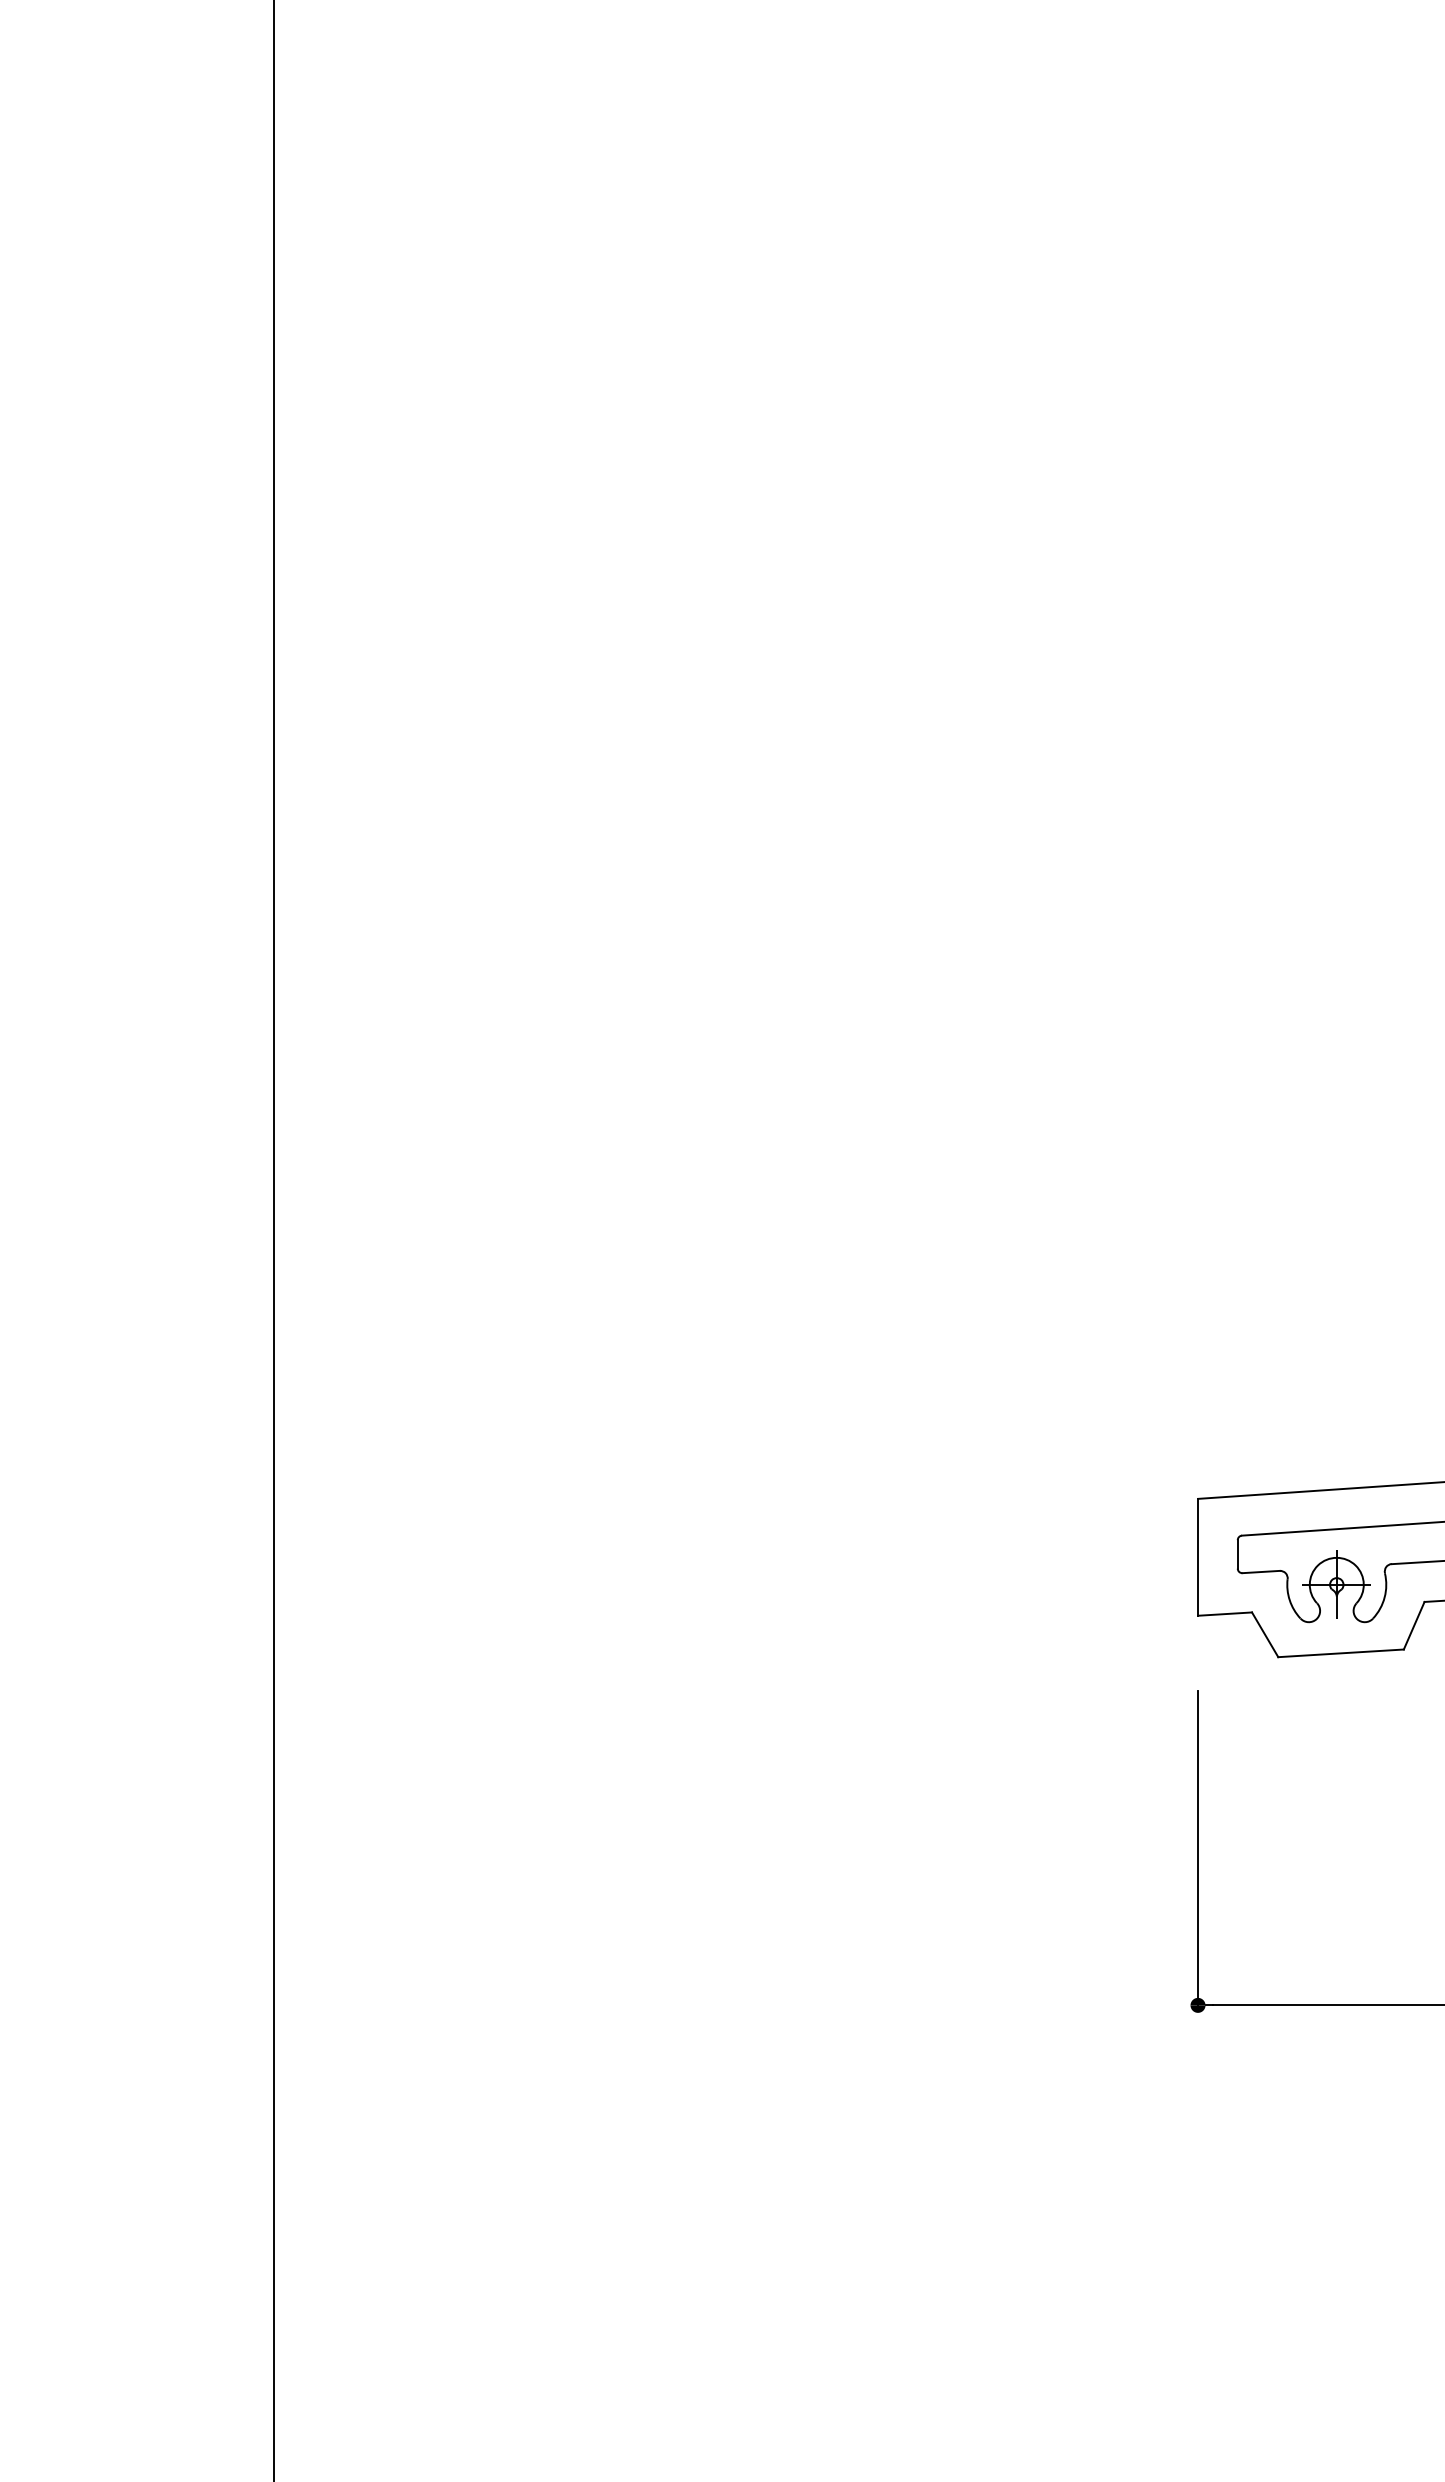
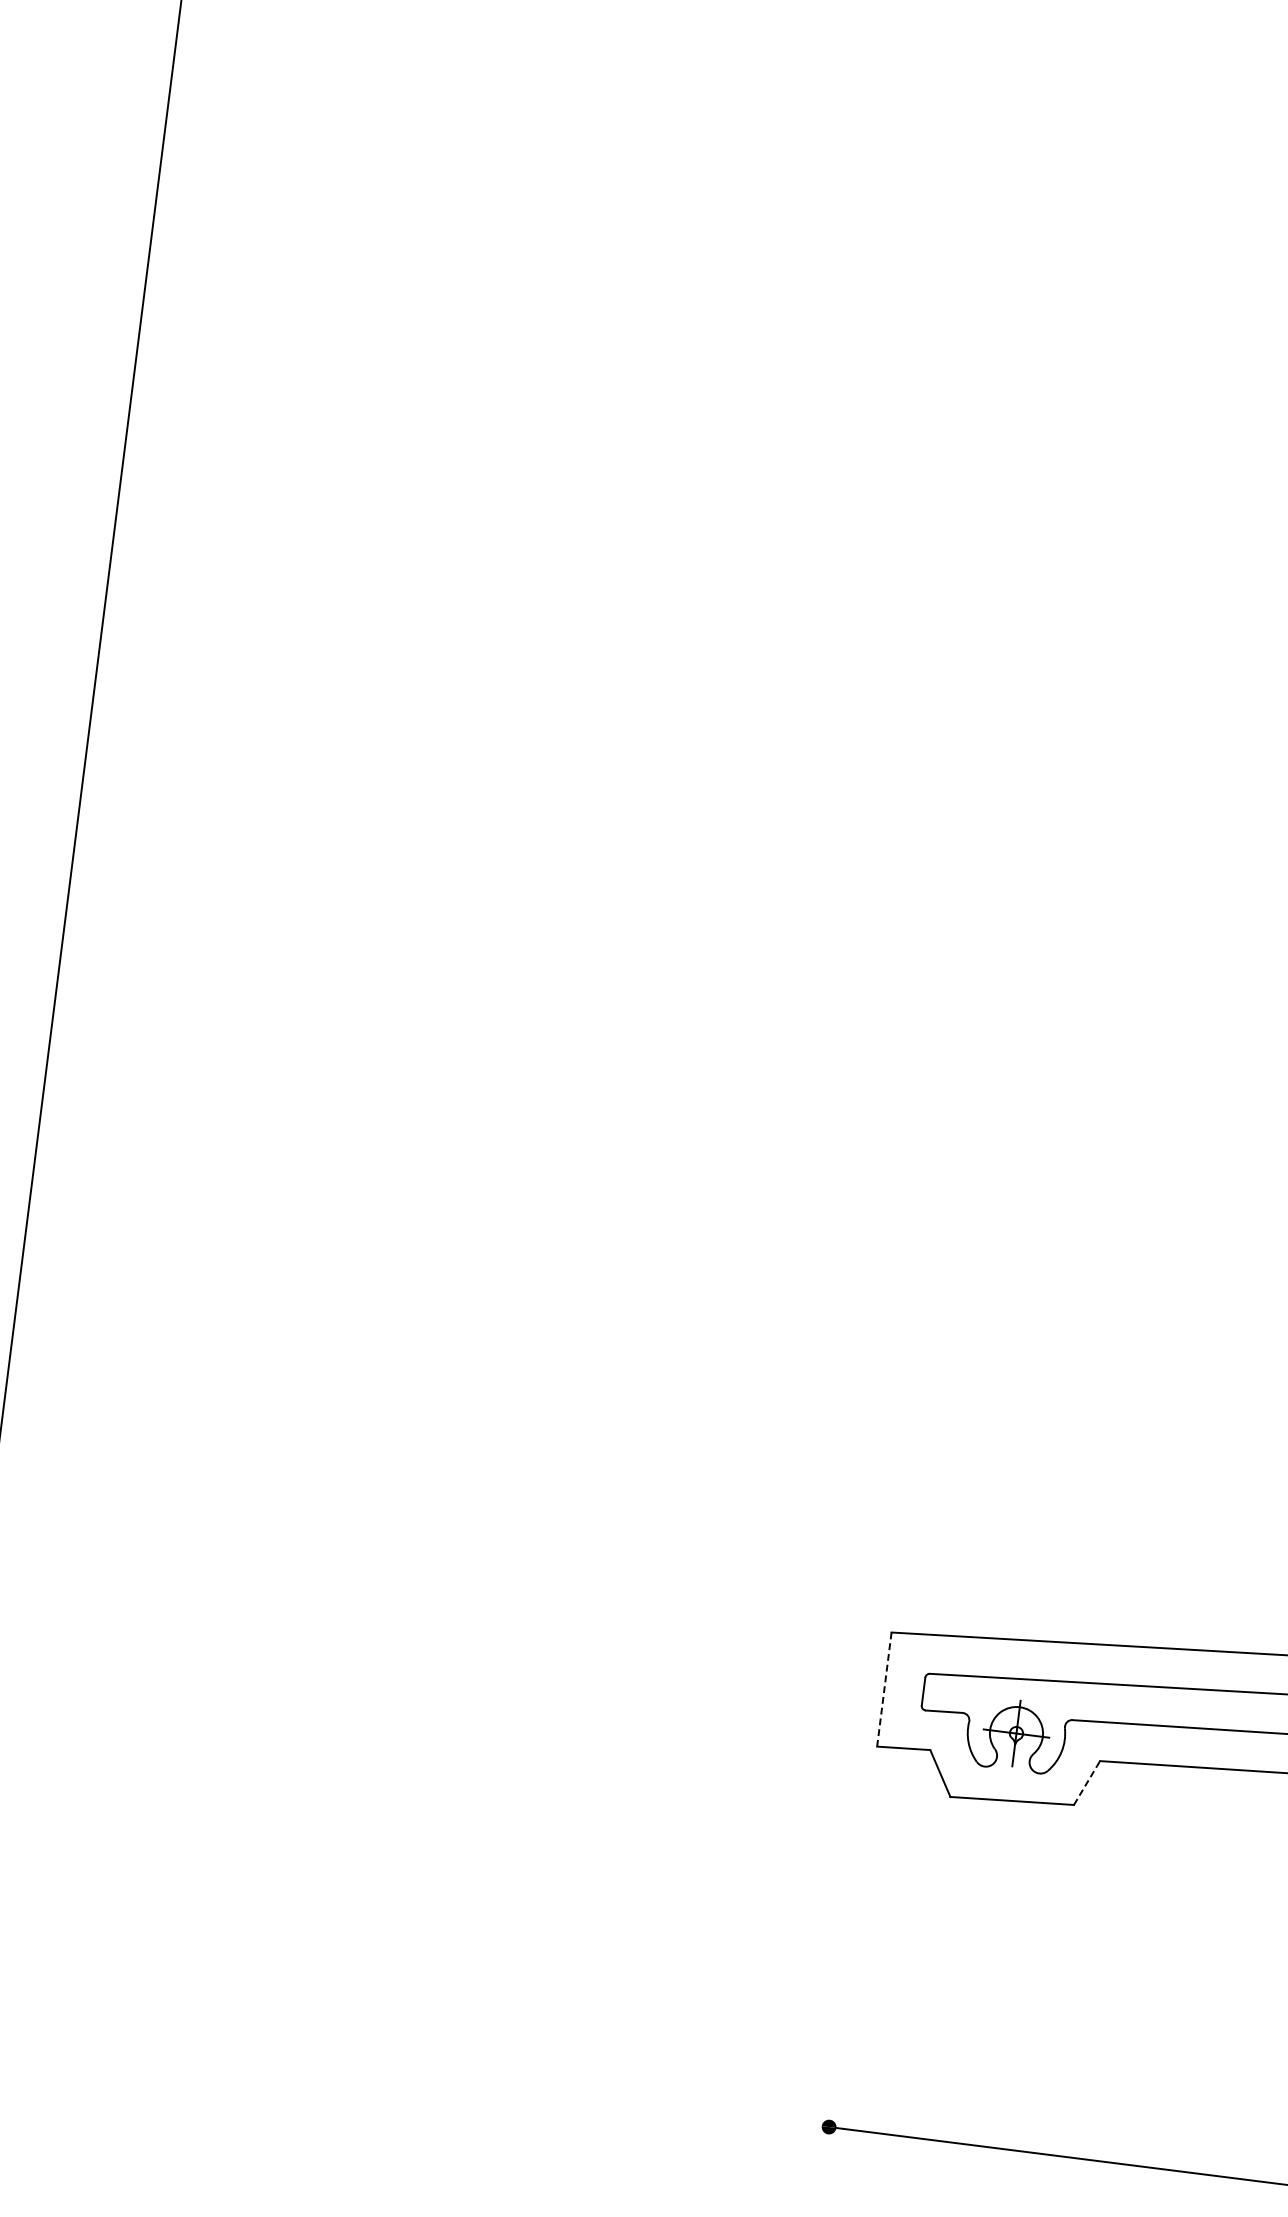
line: (1198, 1557) -> (884, 1689), solid -> dashed
line: (1414, 1625) -> (1087, 1782), solid -> dashed
line: (1198, 1847) -> (849, 1972), removed

